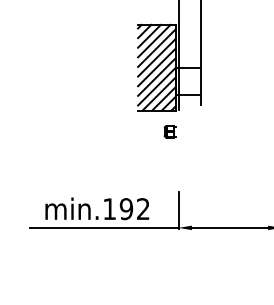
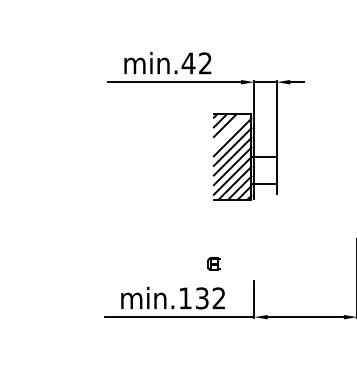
line: (153, 41) -> (229, 130), removed
part: (169, 131) -> (213, 263), moved
text: (125, 209) -> (201, 298), min.192 -> min.132

